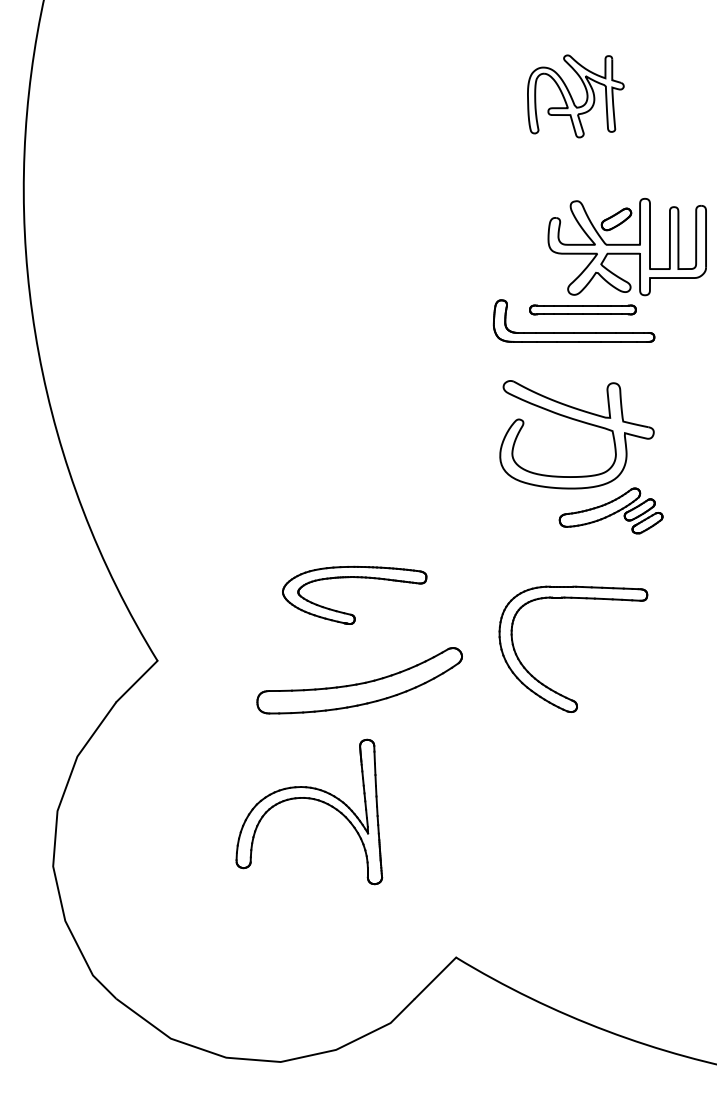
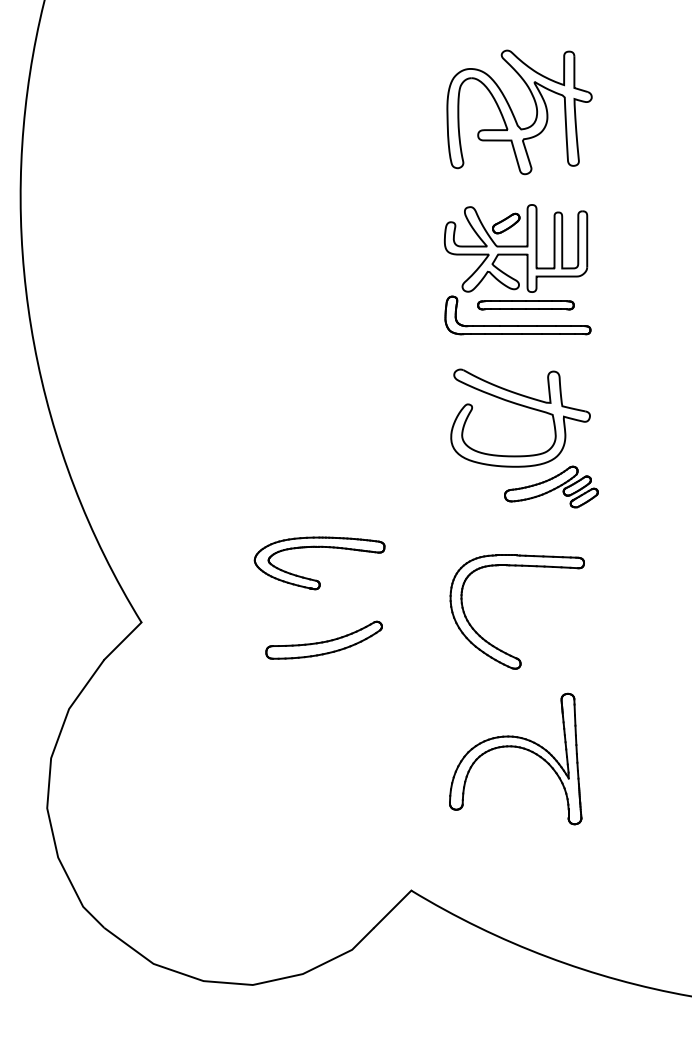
part: (575, 96) -> (519, 112), size x1.67
part: (627, 246) -> (516, 248), moved
part: (358, 679) -> (323, 639), size x0.62
part: (312, 800) -> (518, 748), moved

